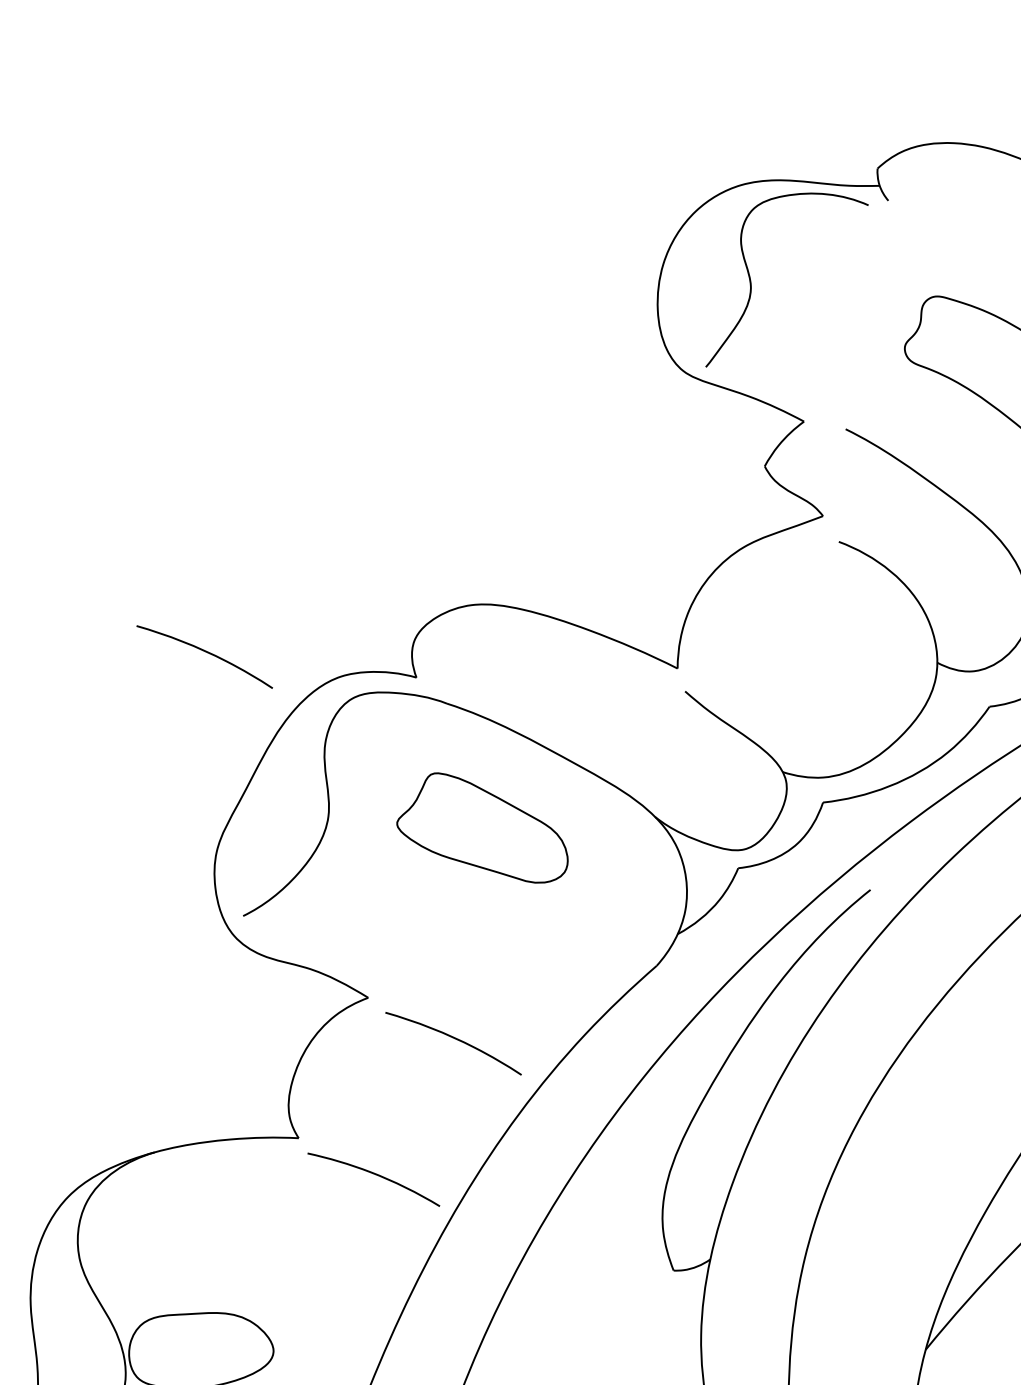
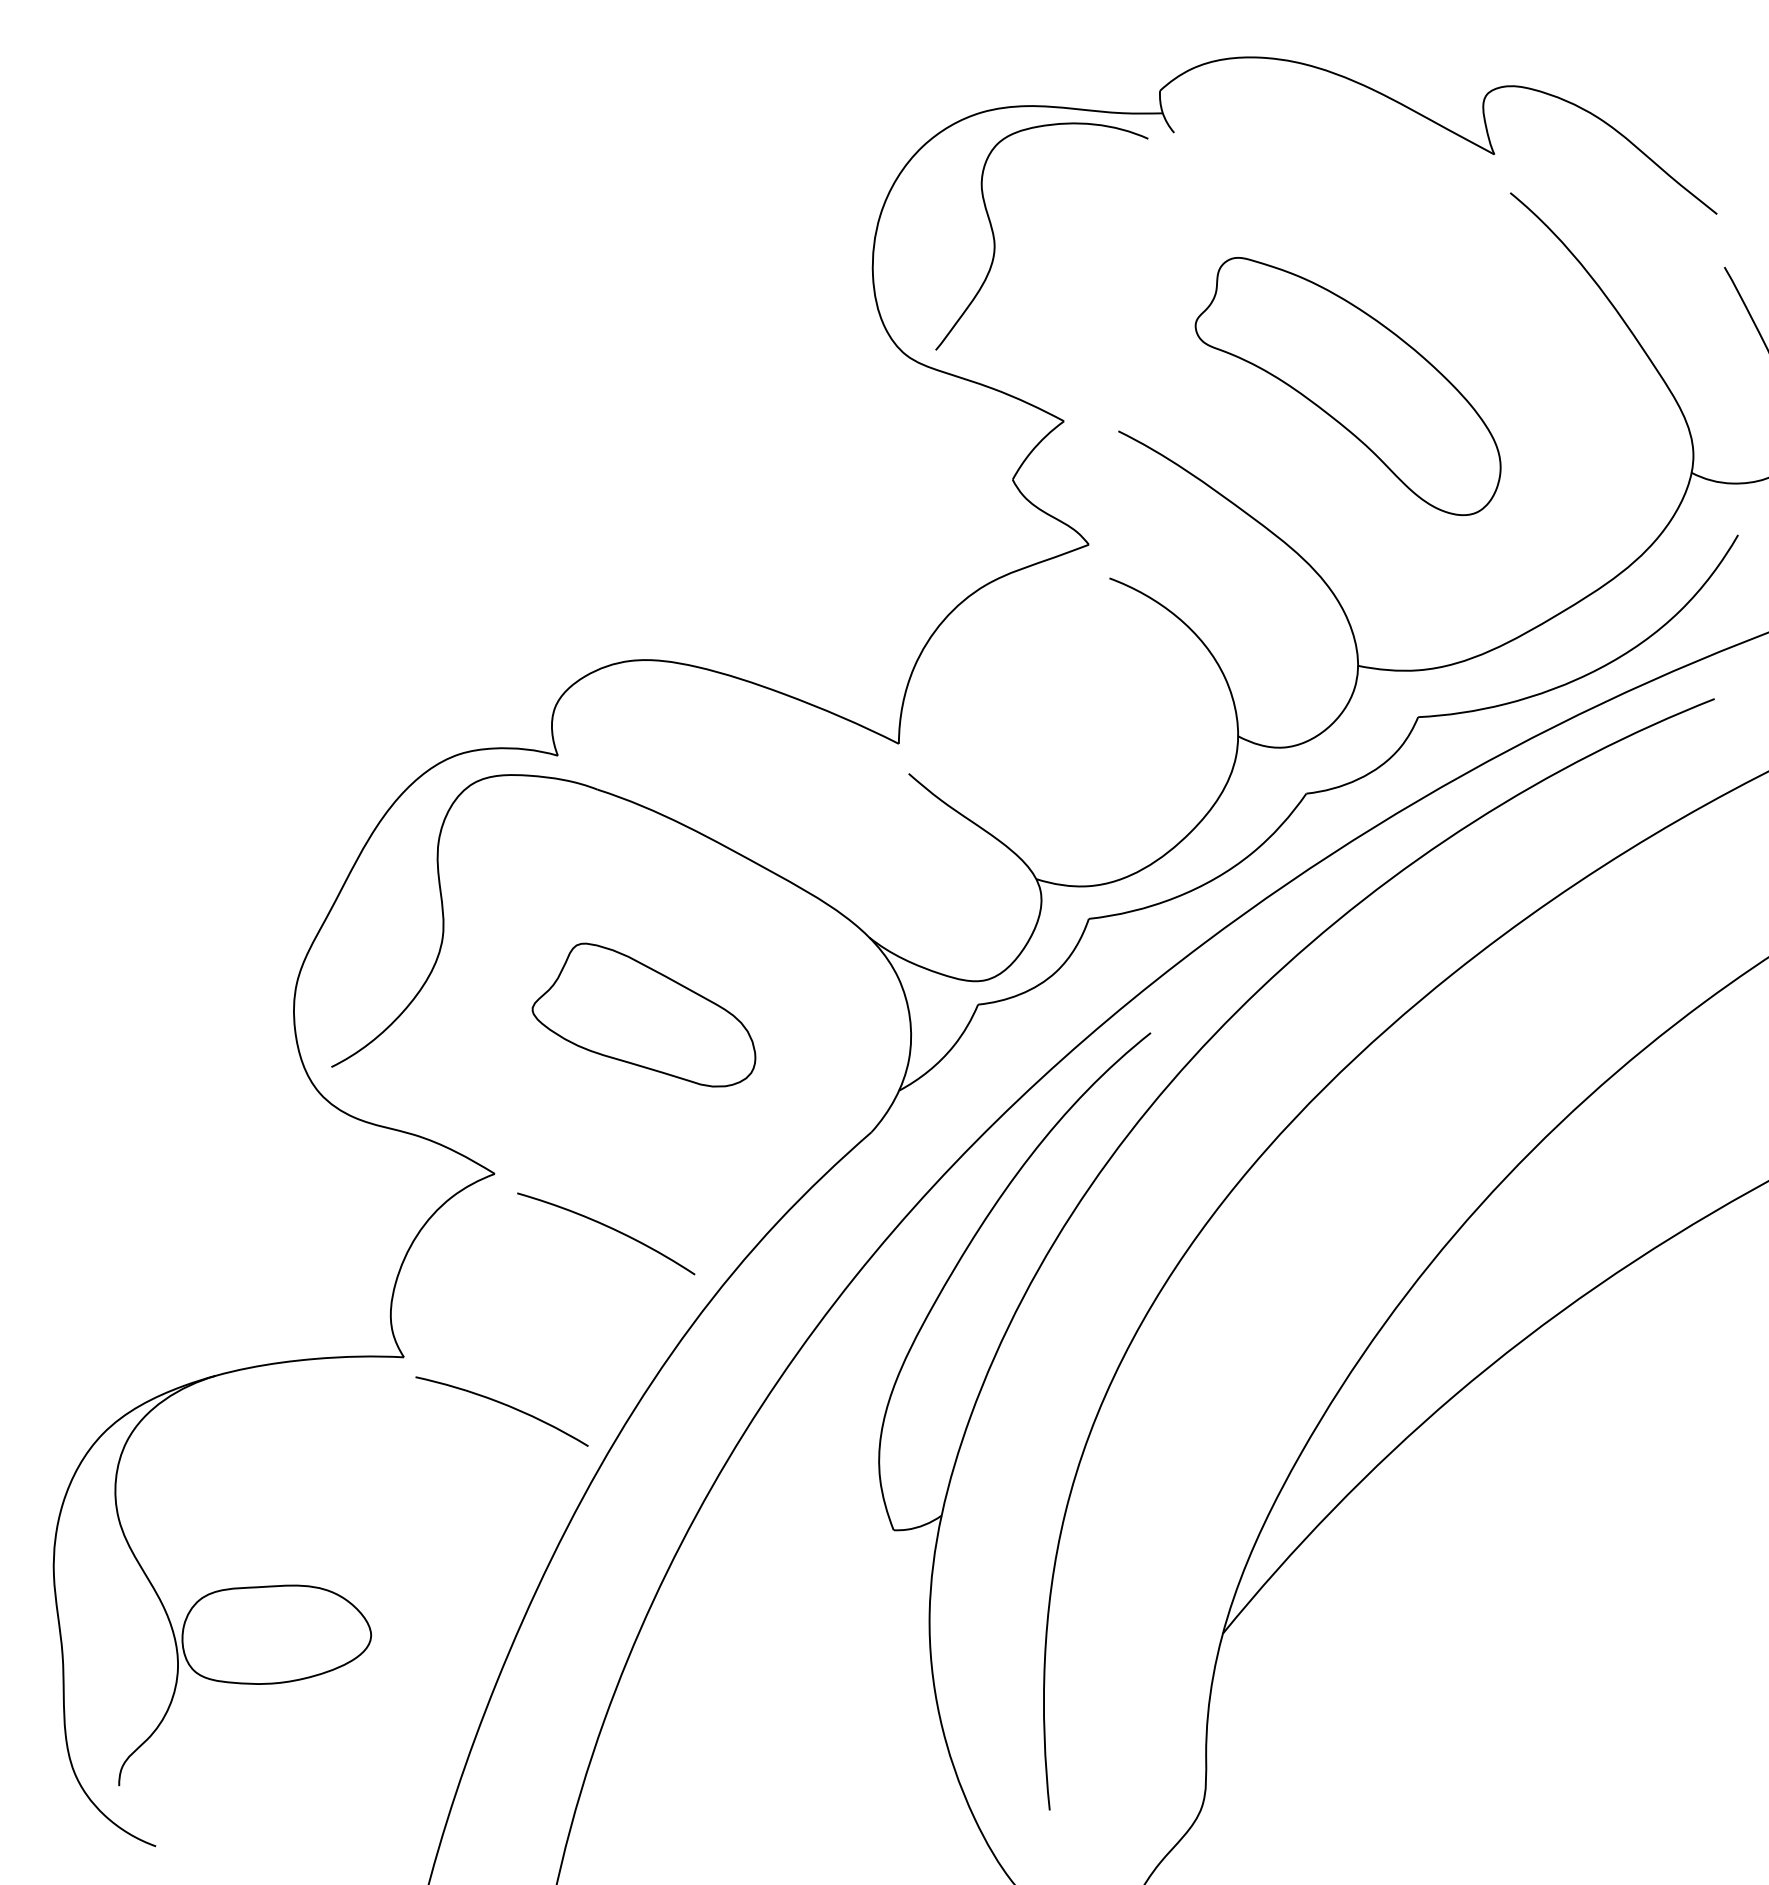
curve: (207, 652) -> (284, 723), removed
part: (482, 827) -> (643, 1014), moved

